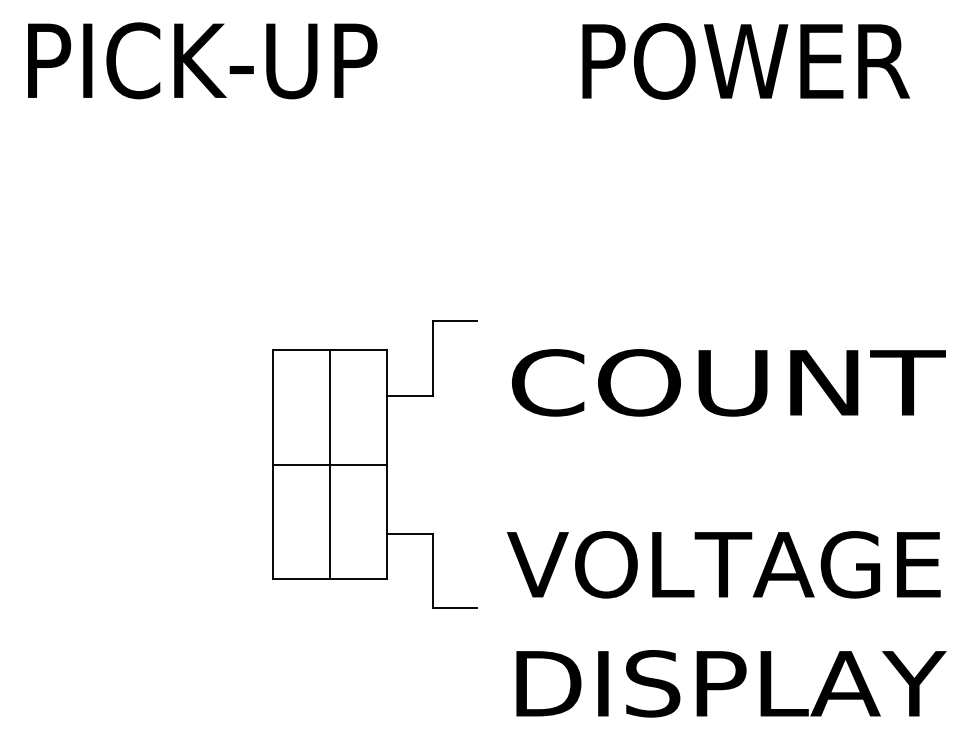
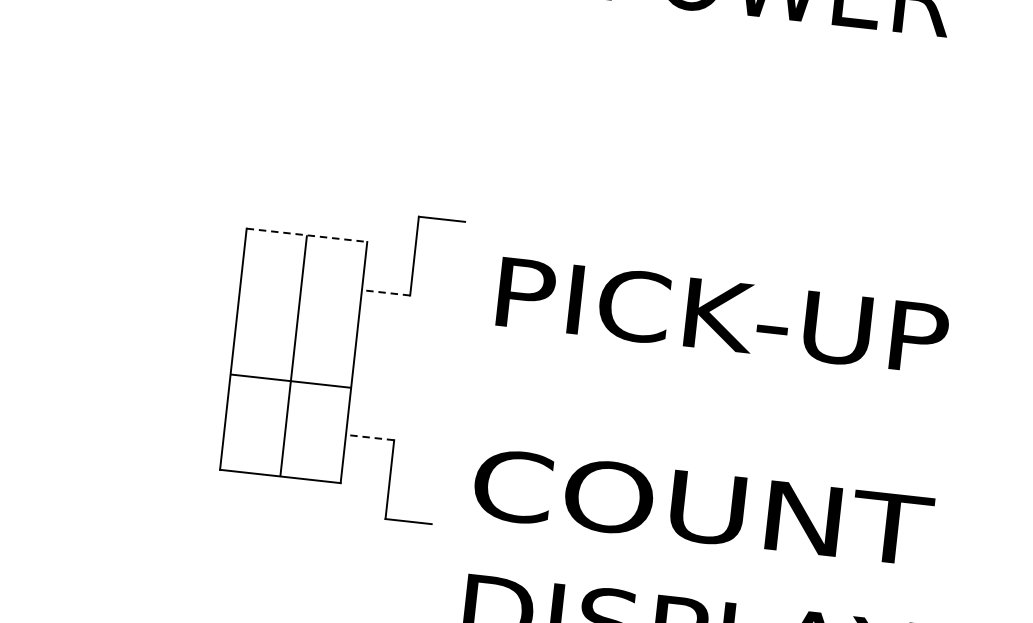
line: (330, 350) -> (307, 235), solid -> dashed
text: (728, 382) -> (722, 315), COUNT -> PICK-UP
line: (410, 396) -> (386, 293), solid -> dashed
line: (329, 464) -> (290, 380), moved
line: (410, 533) -> (370, 437), solid -> dashed
text: (727, 564) -> (700, 507), VOLTAGE -> COUNT

